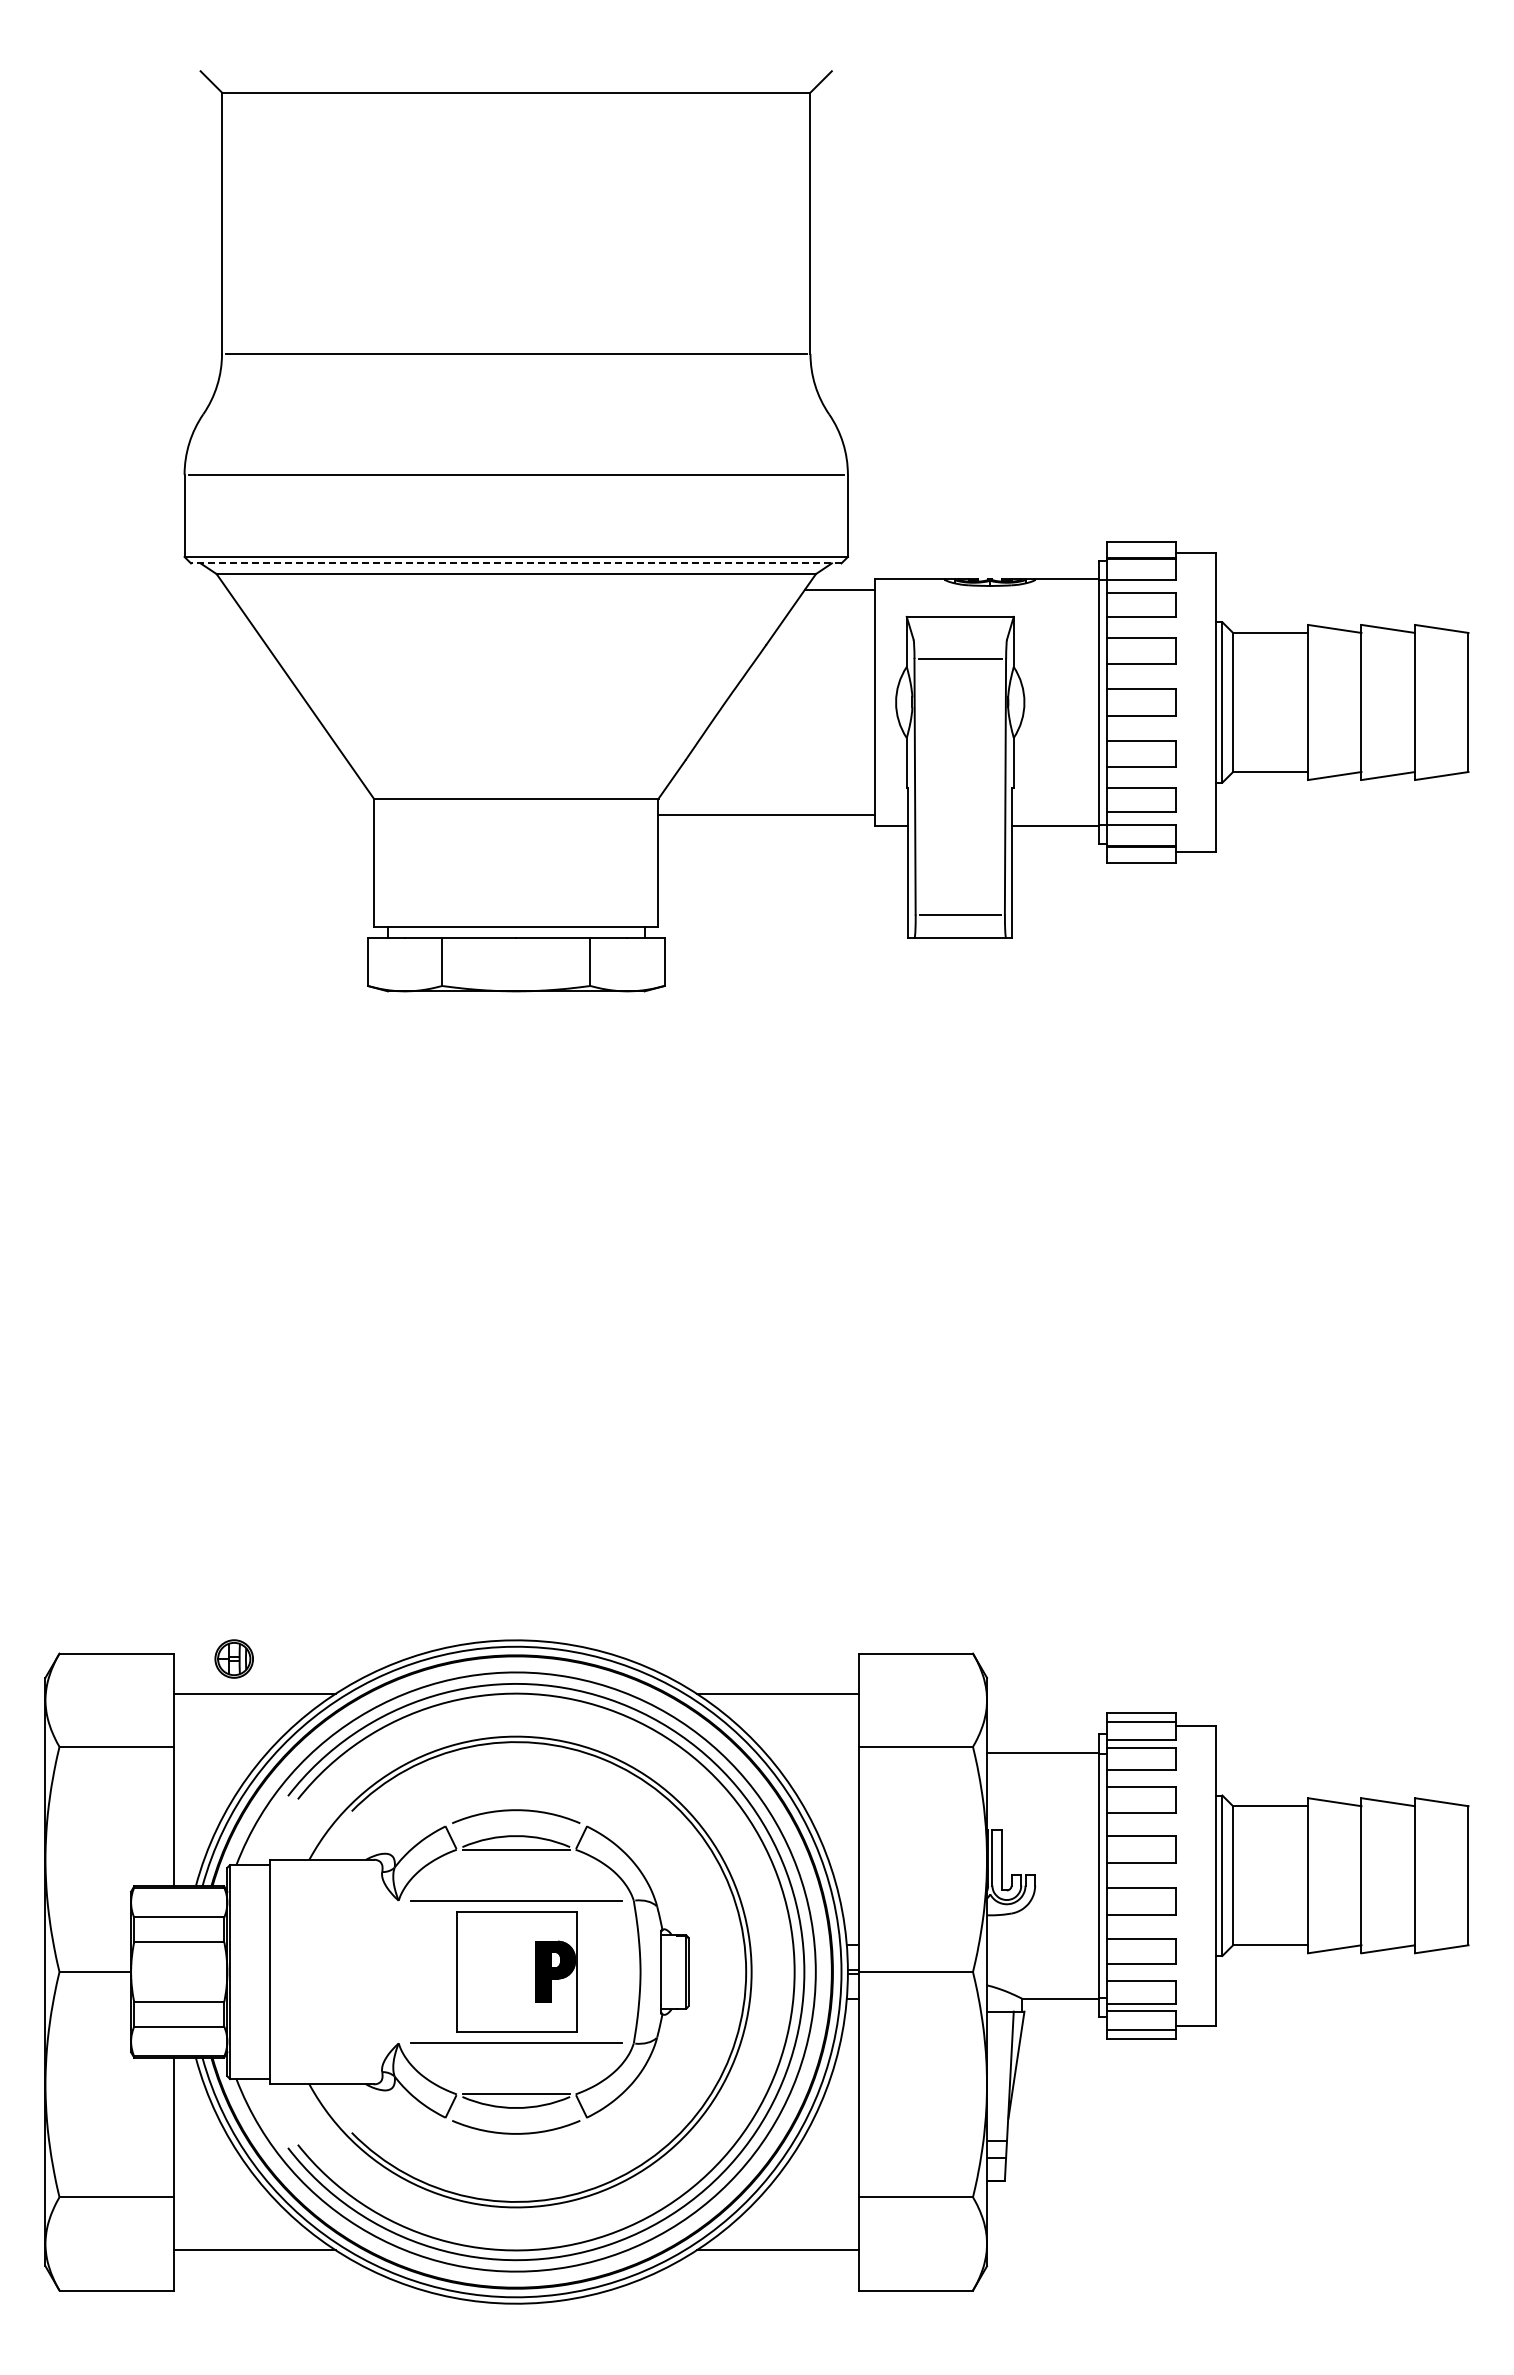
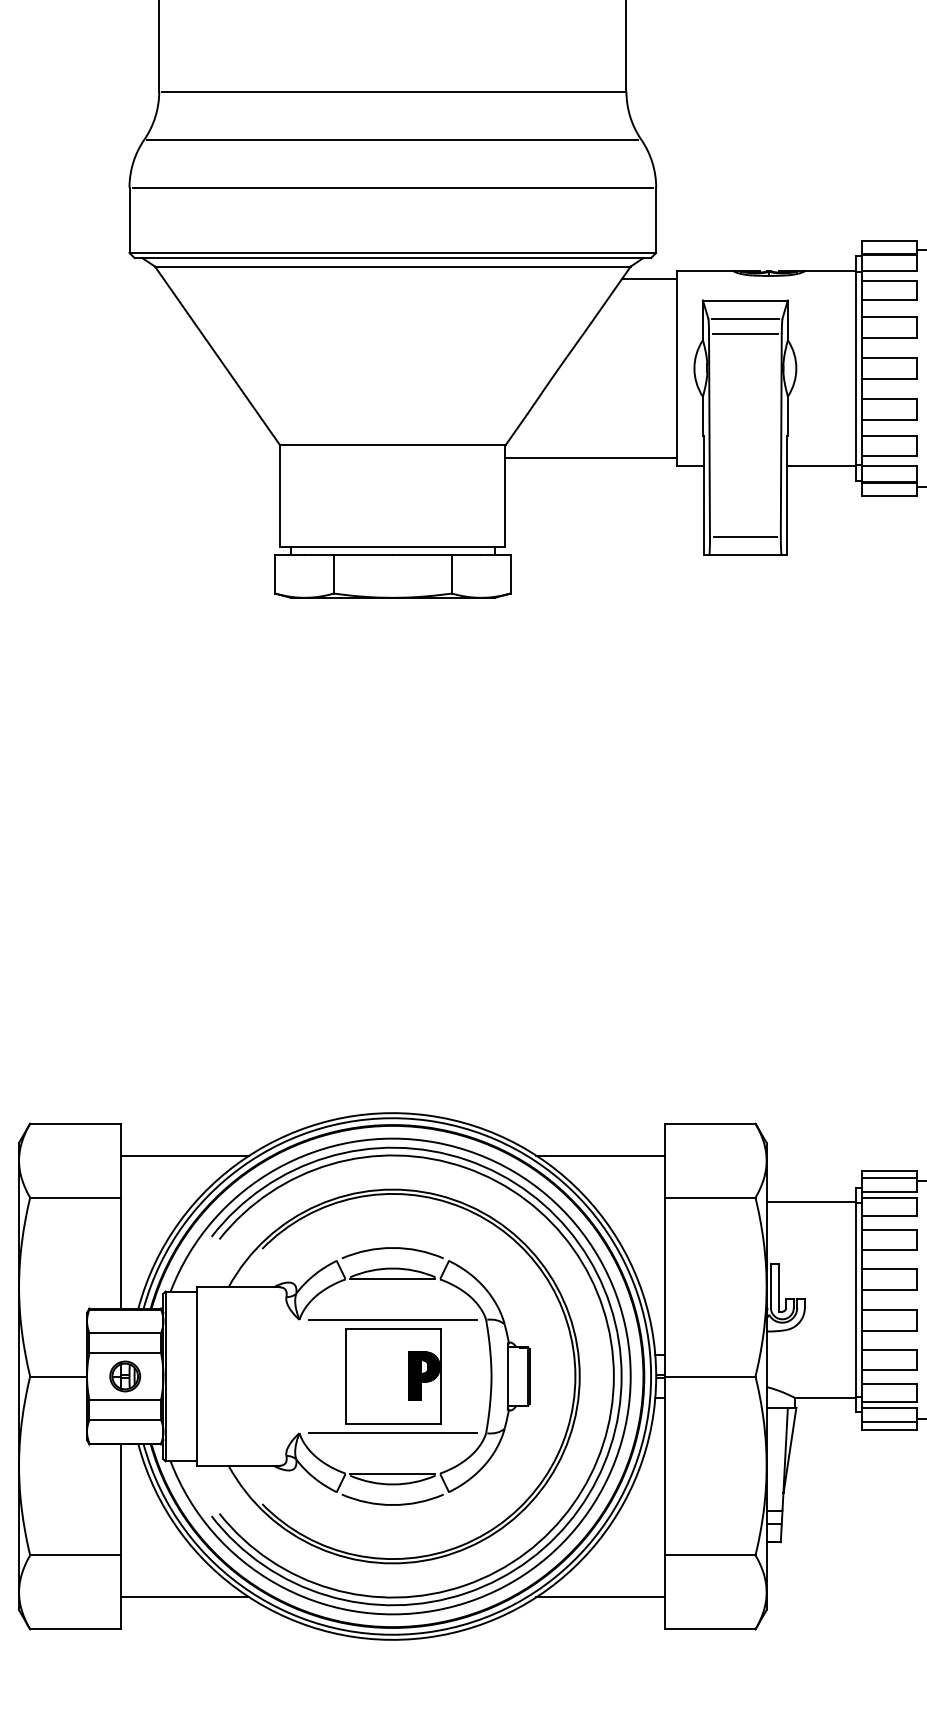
line: (516, 414) -> (393, 139), added
line: (515, 563) -> (392, 258), dashed -> solid
line: (960, 639) -> (745, 318), added
part: (233, 1658) -> (124, 1376), moved

